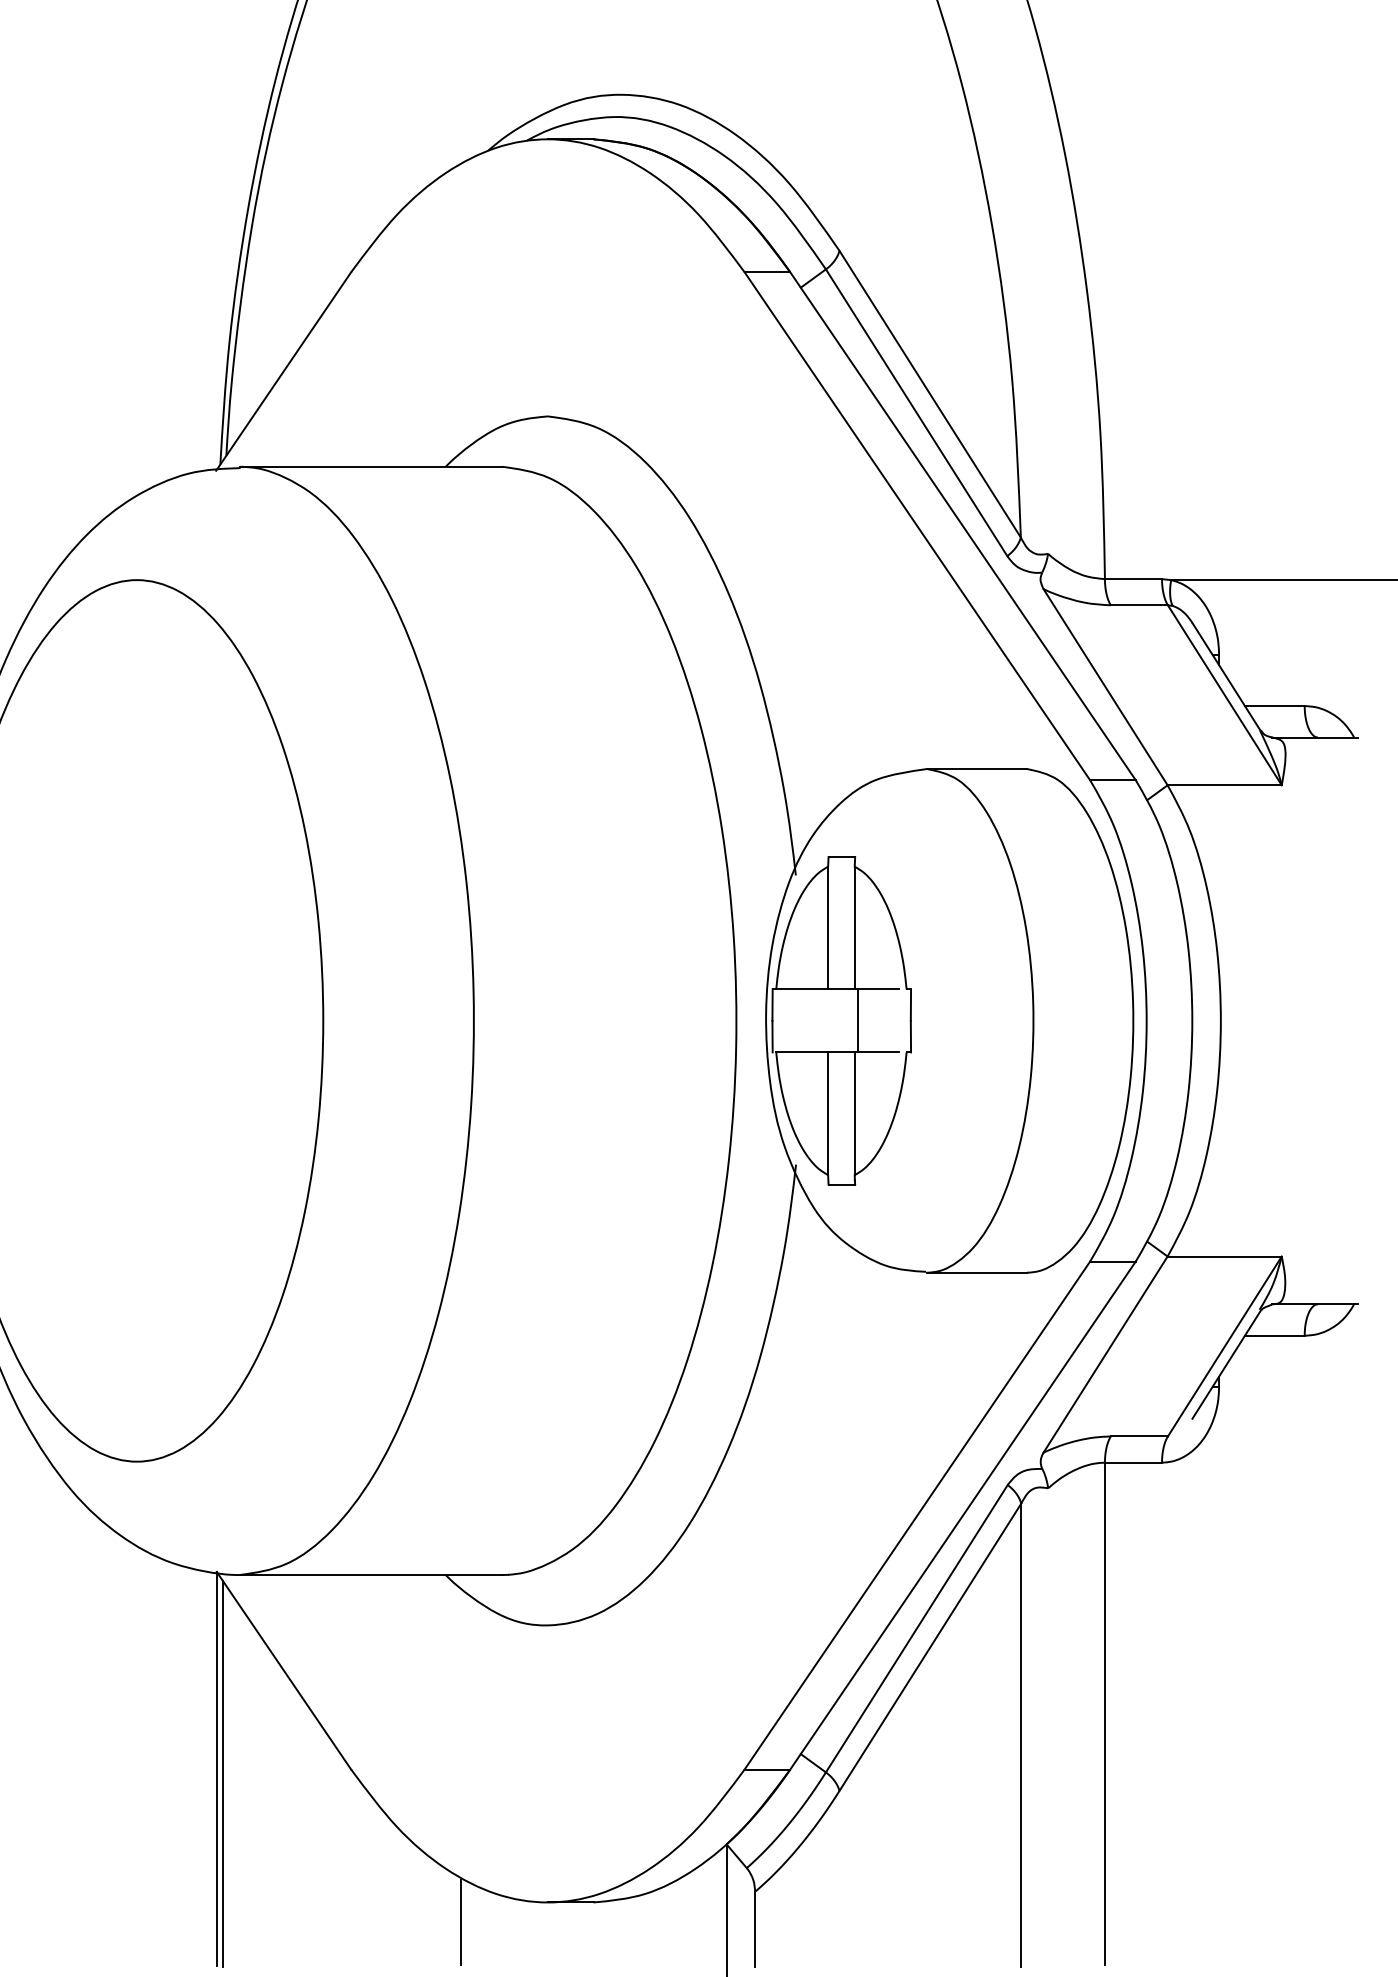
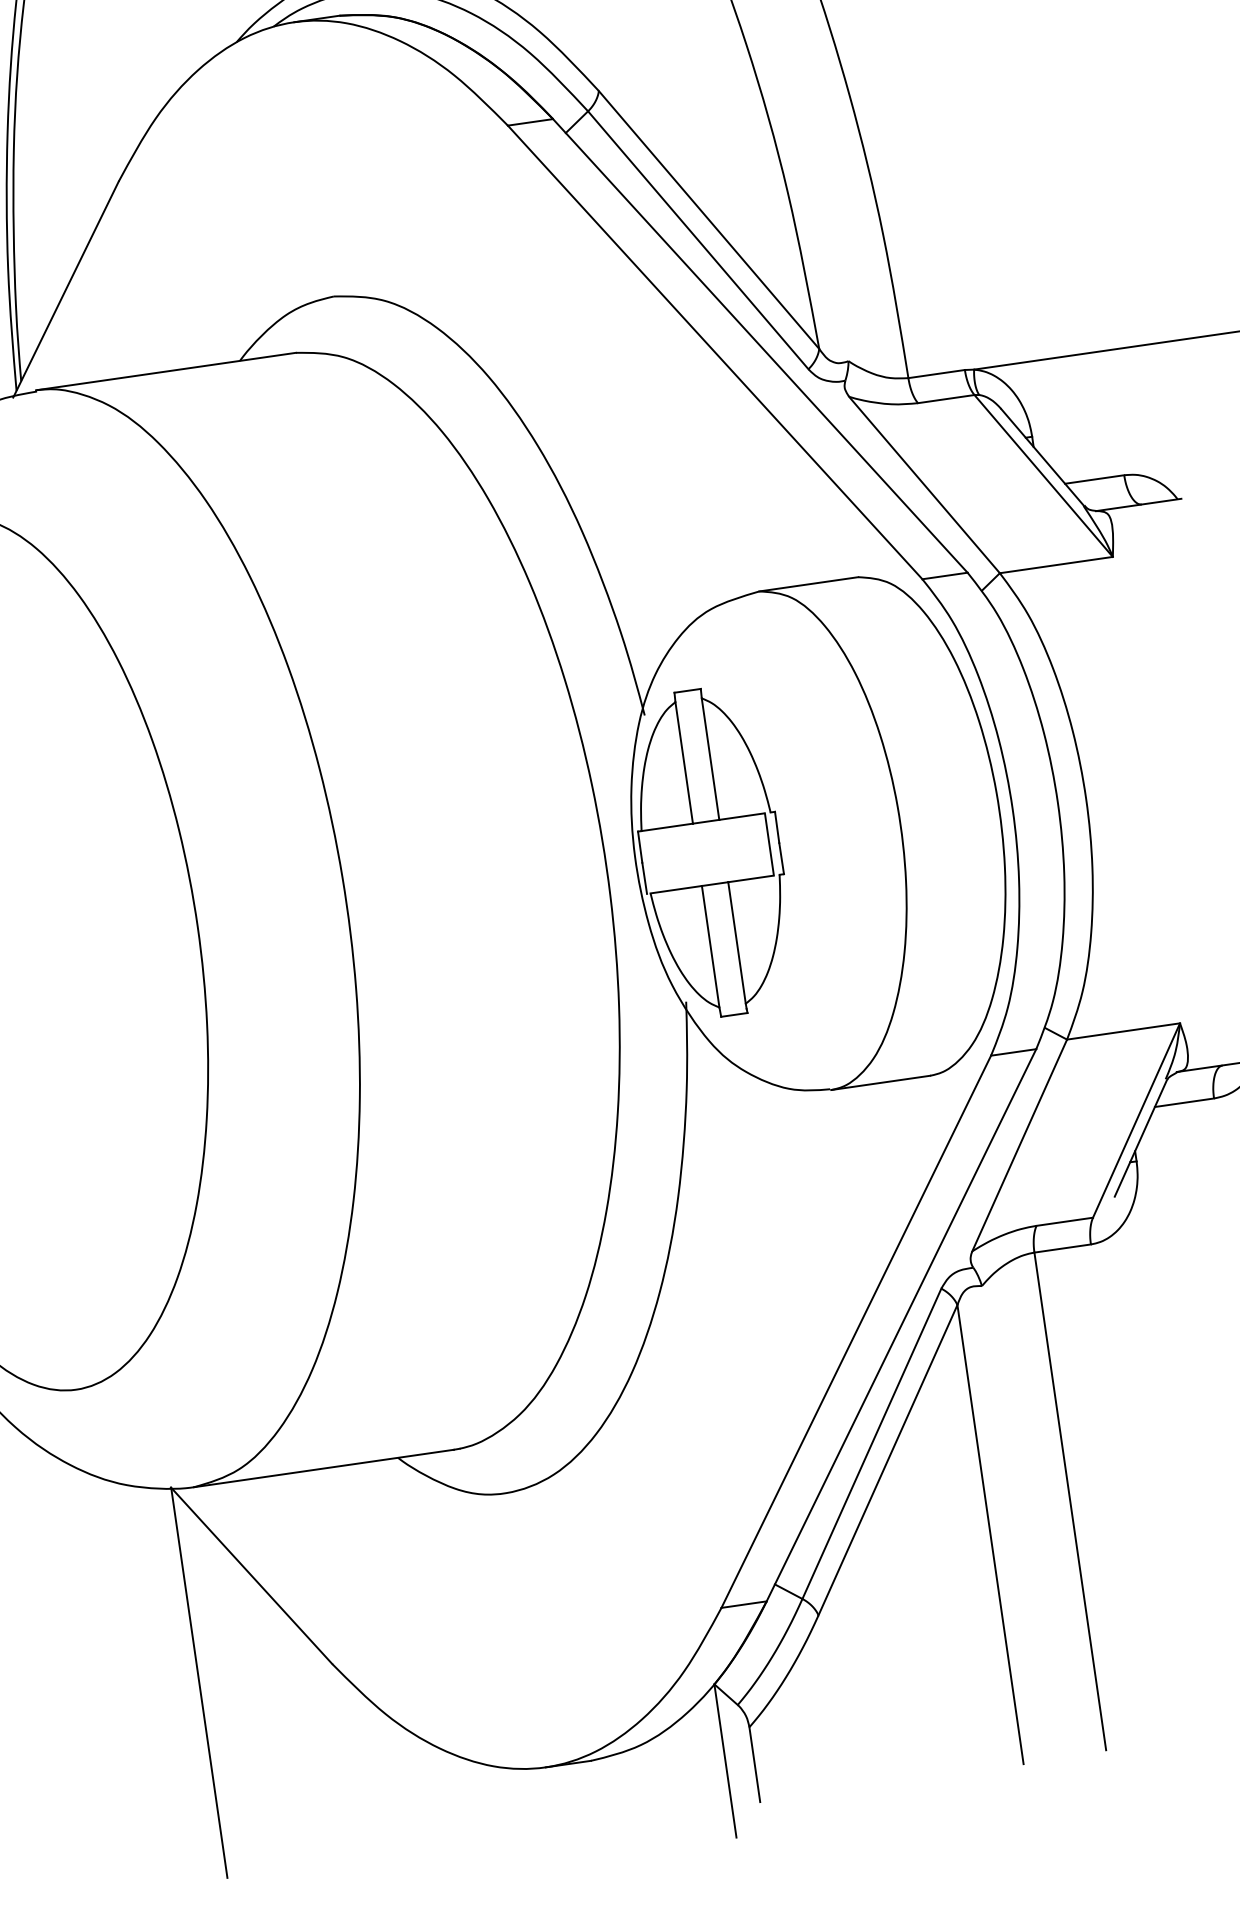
line: (857, 1020) -> (769, 844), moved
line: (222, 1773) -> (205, 1686), removed
line: (460, 1922) -> (462, 1799), removed

